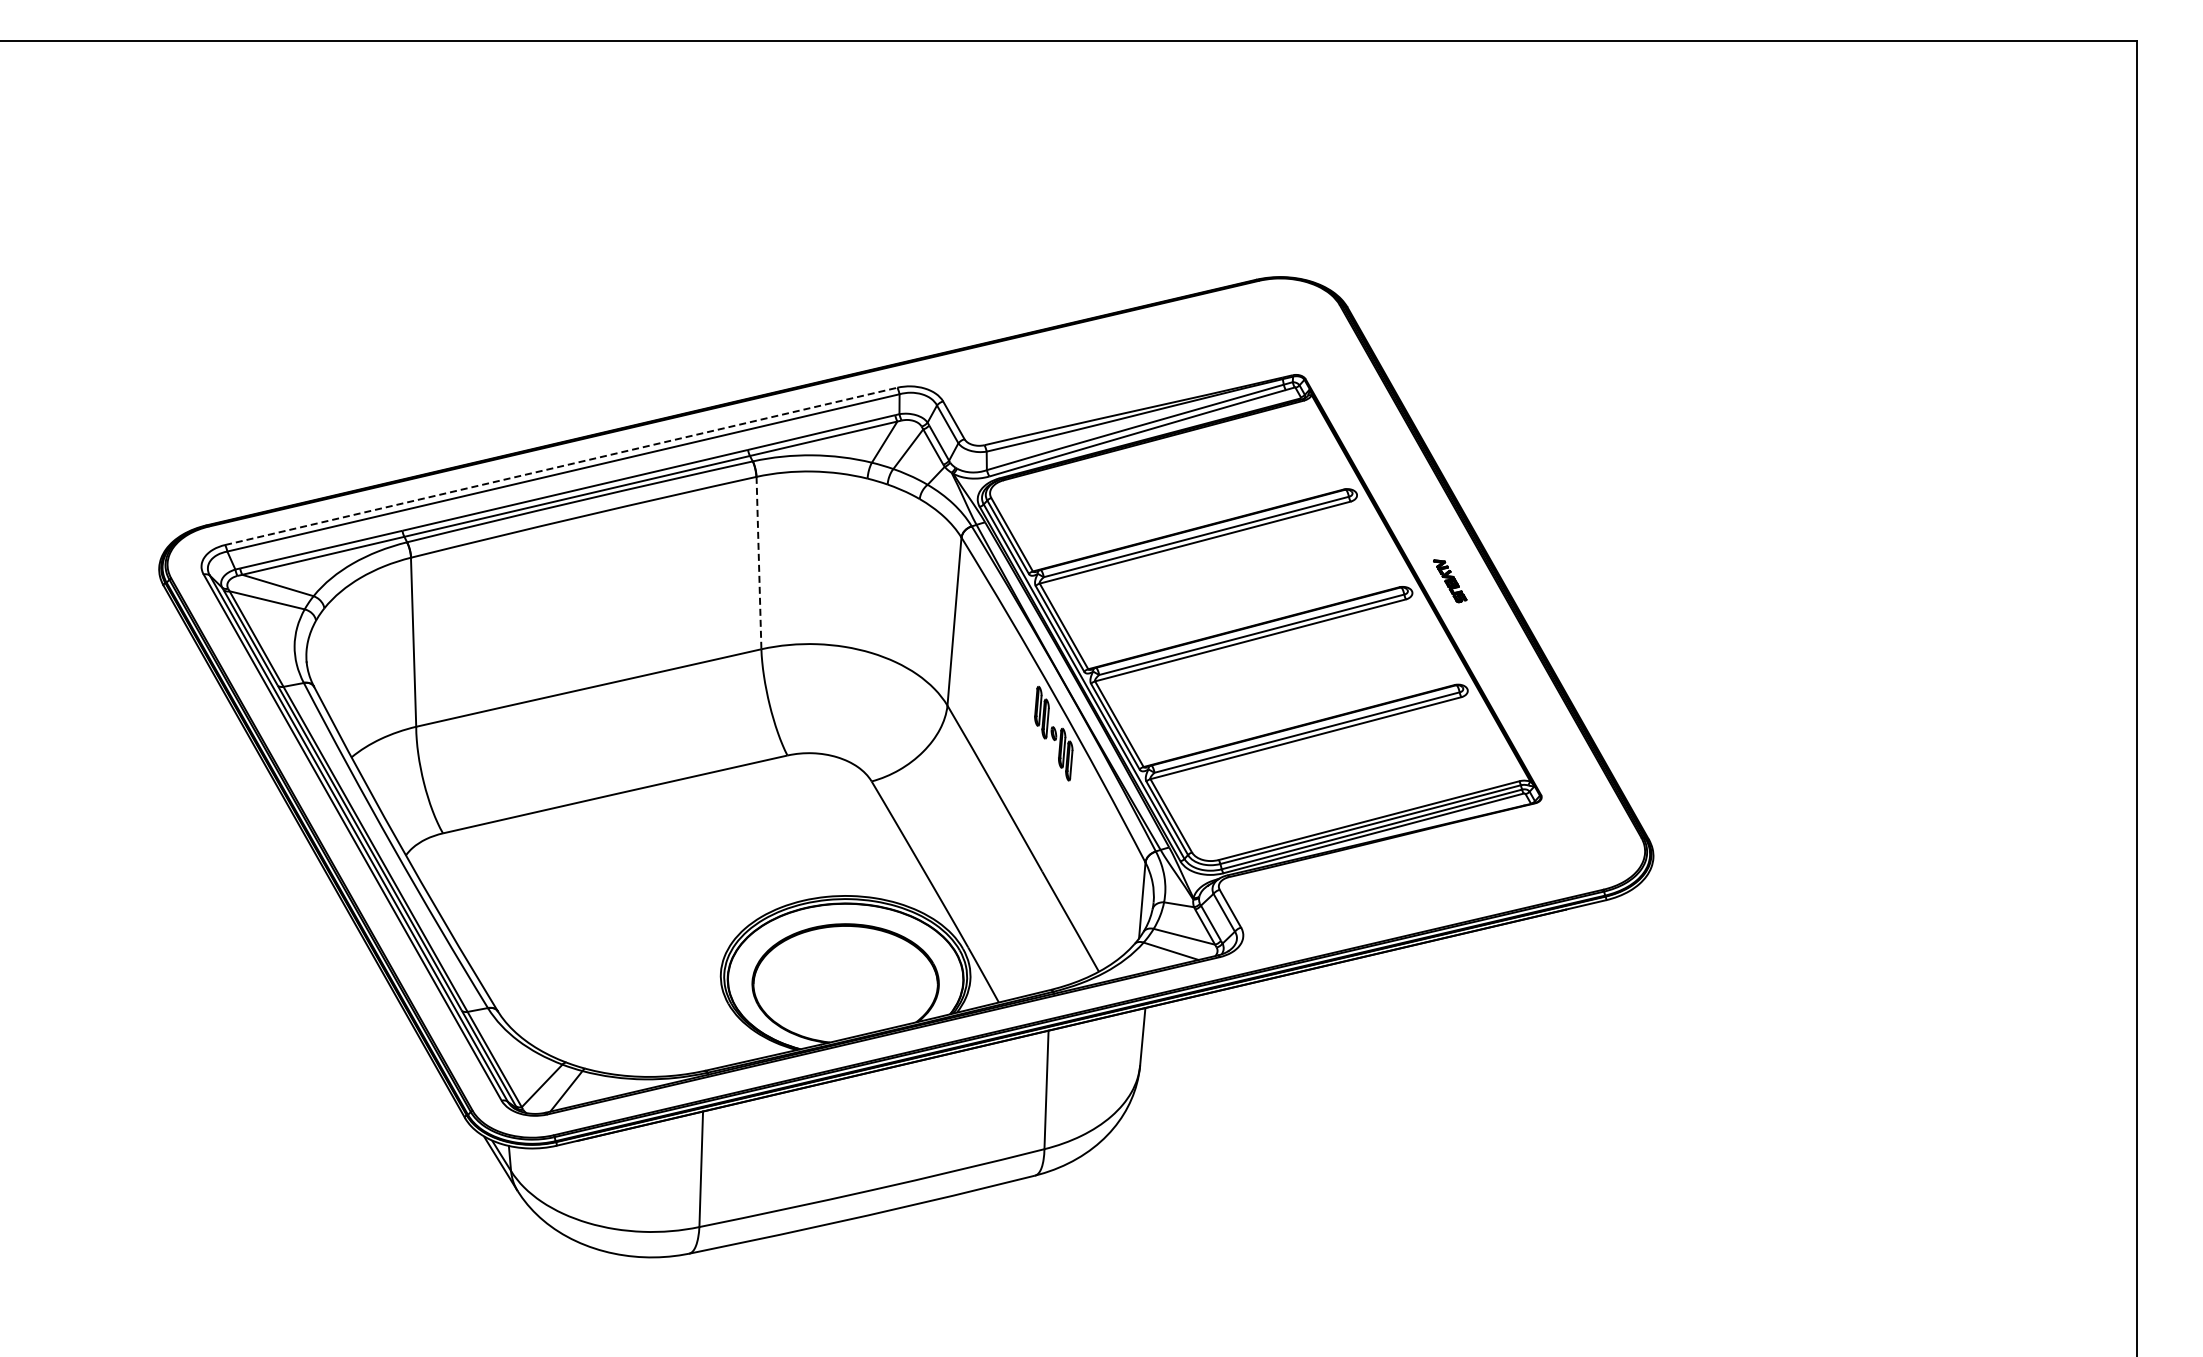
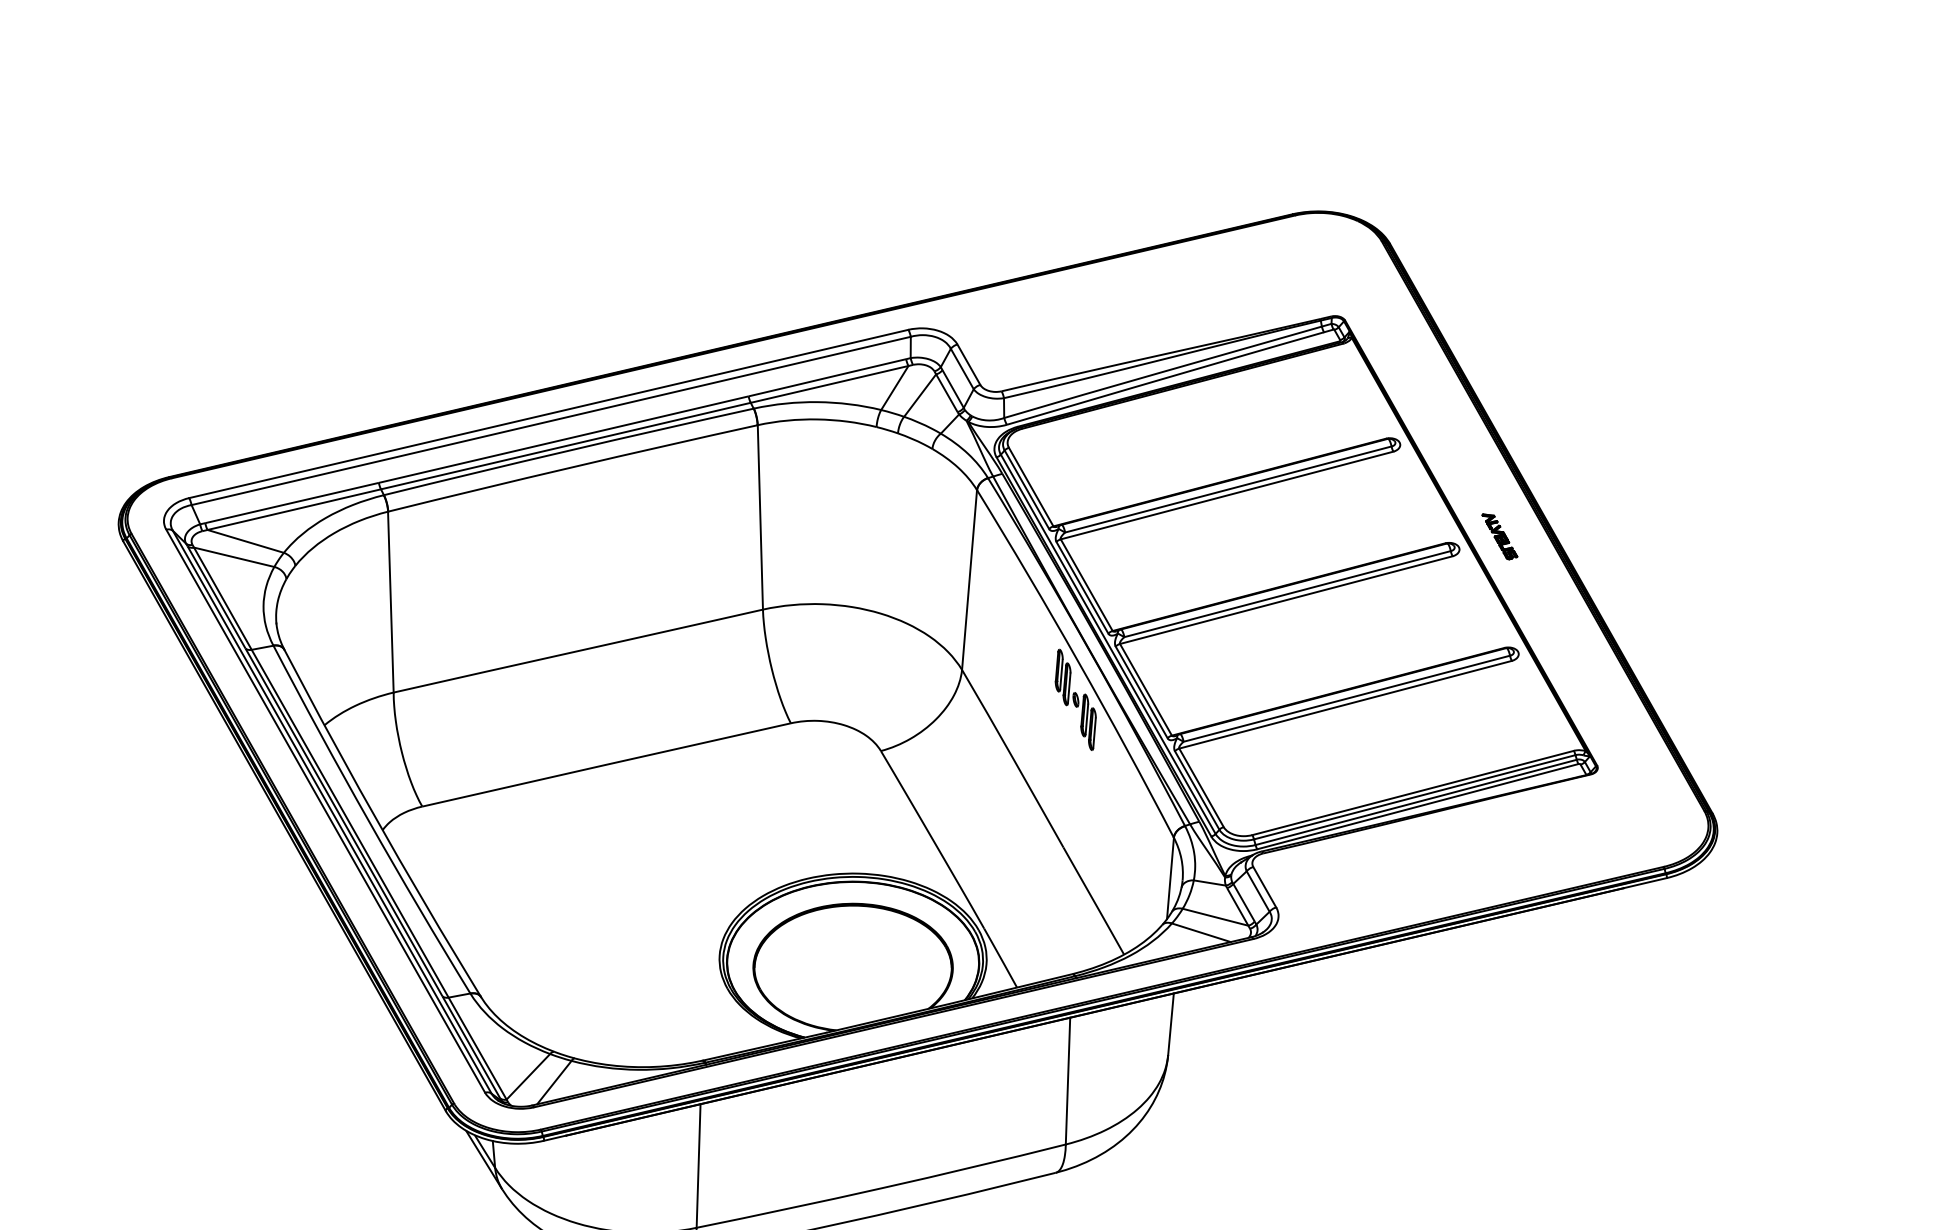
line: (561, 466) -> (549, 414), dashed -> solid
line: (759, 563) -> (760, 517), dashed -> solid

